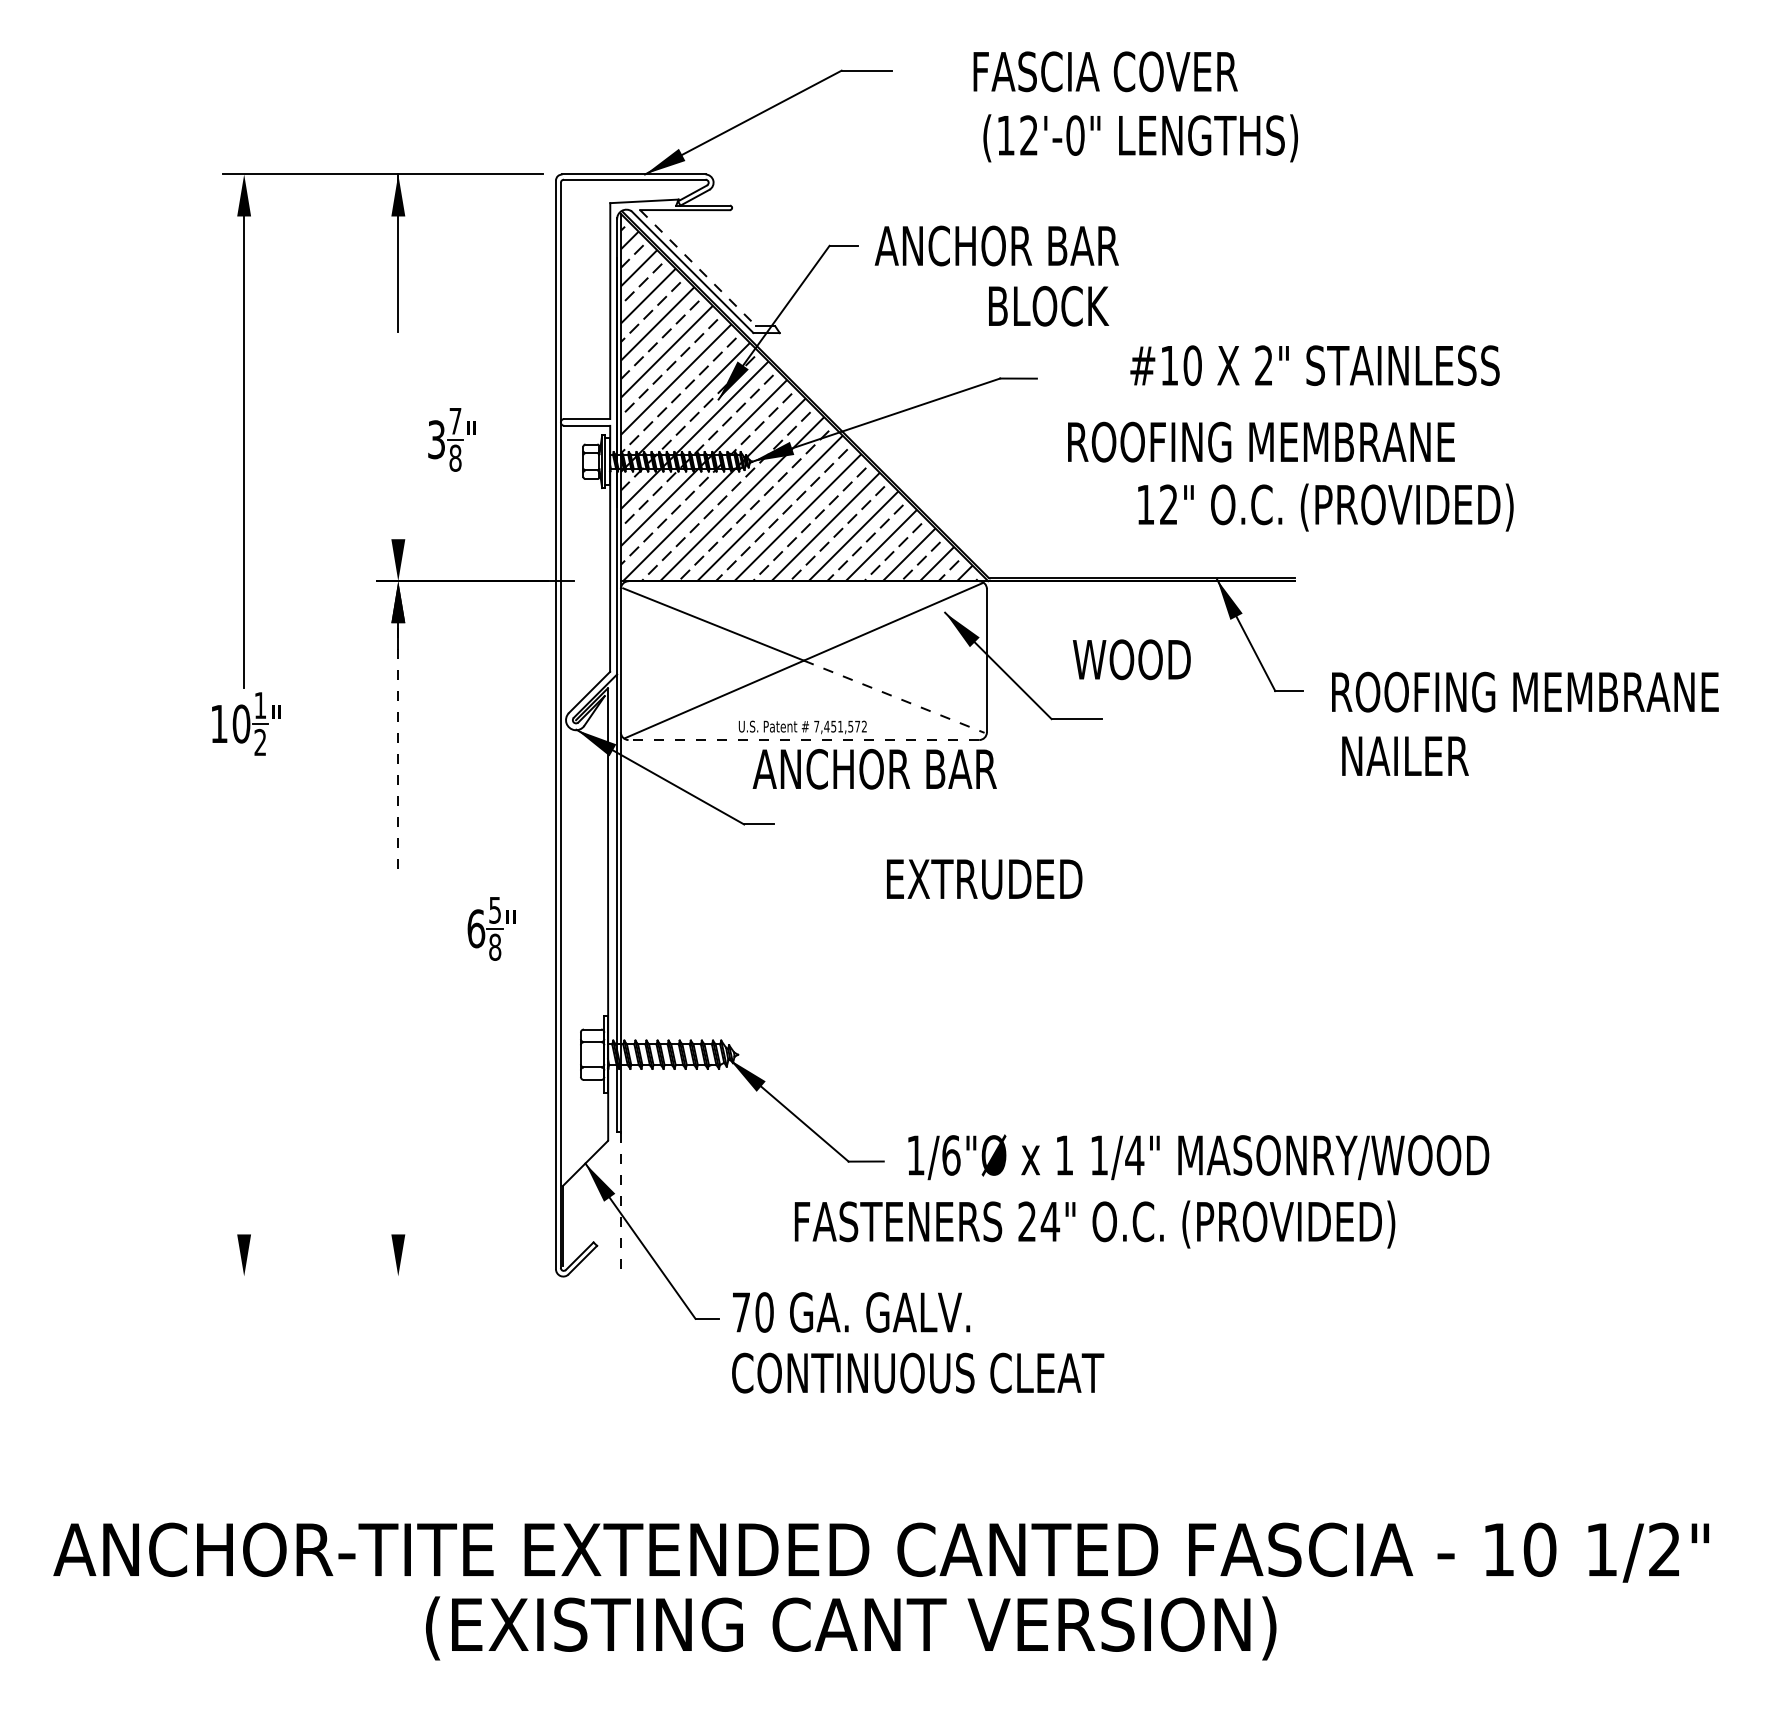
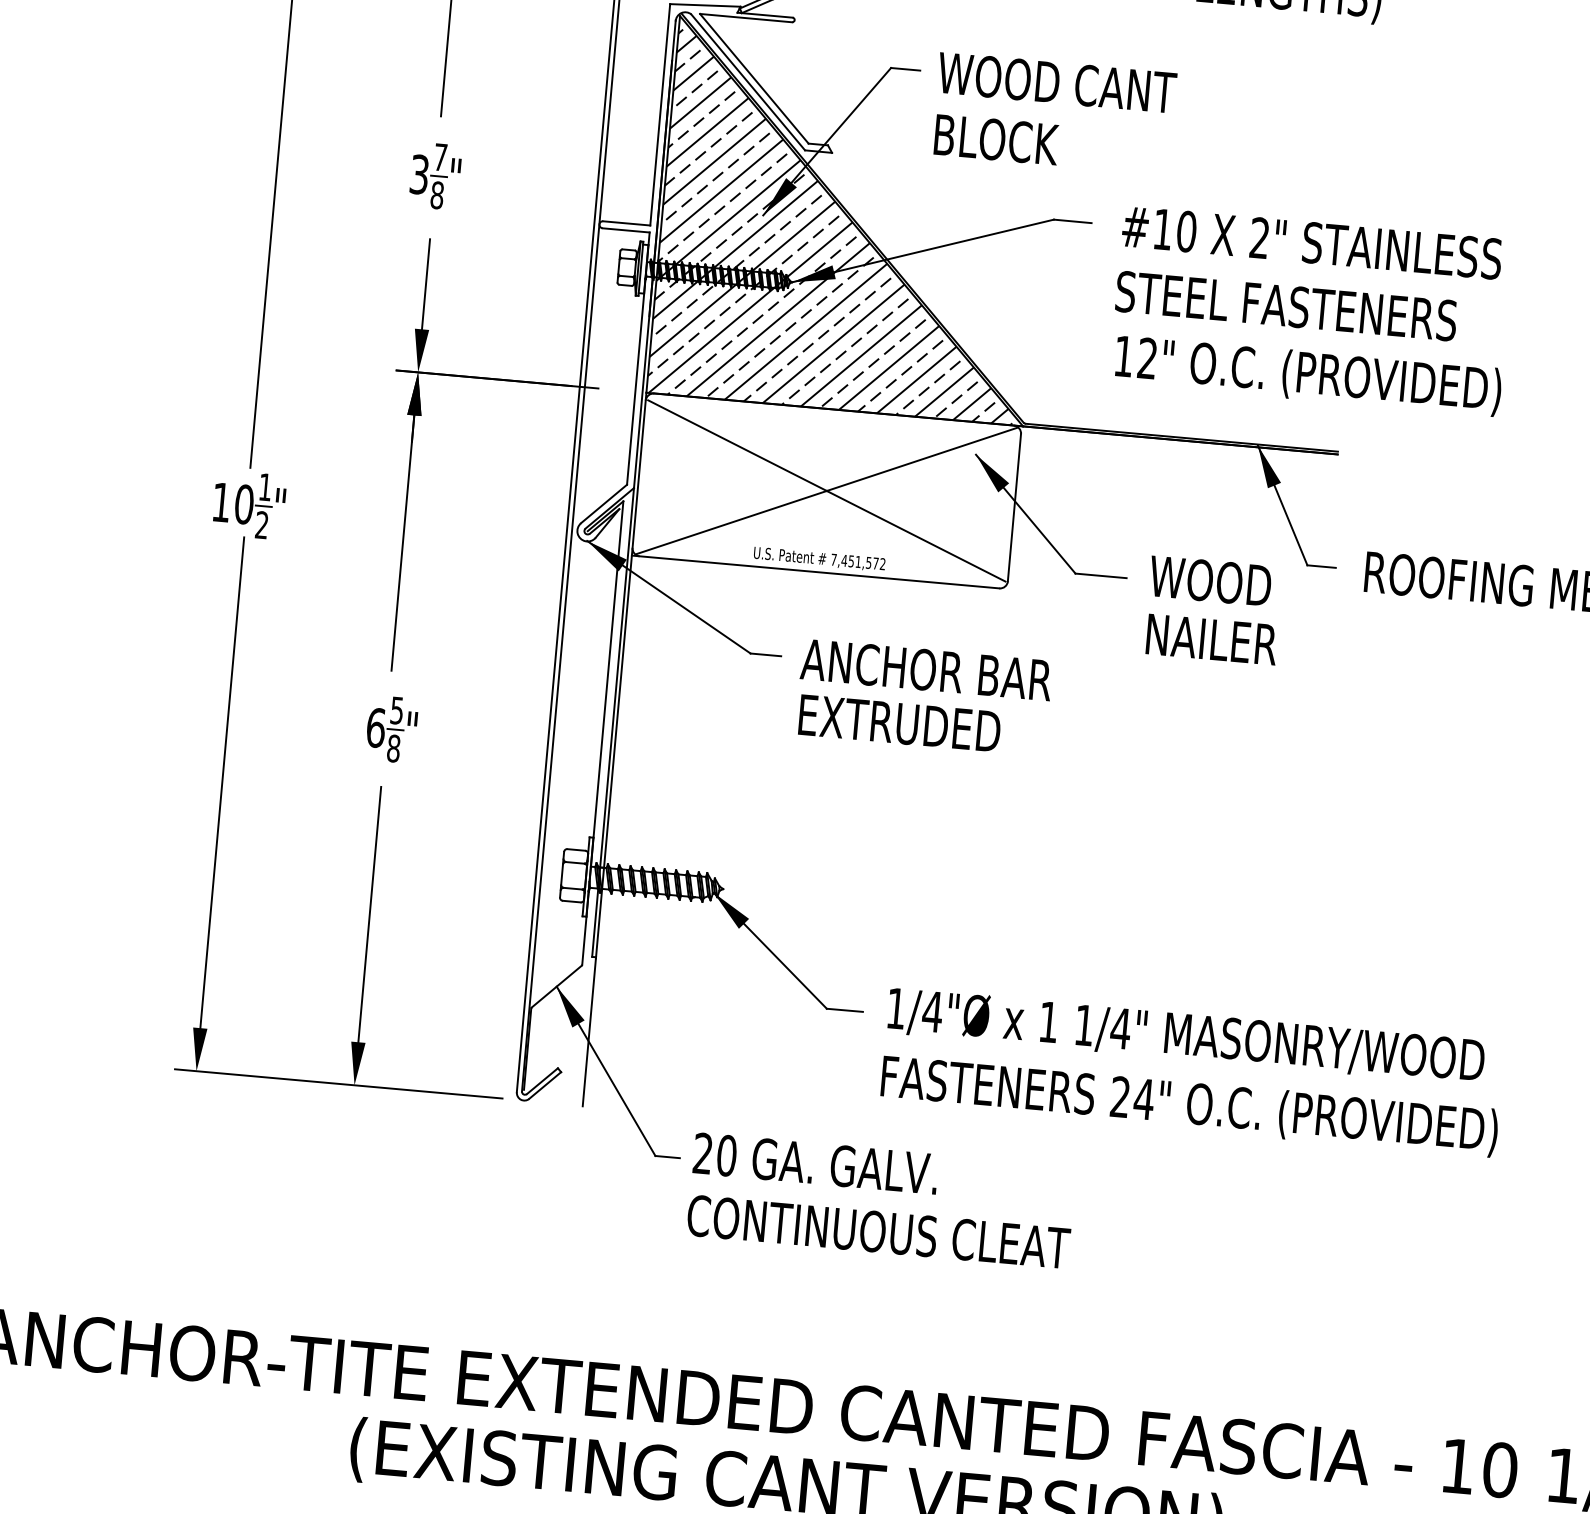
text: (996, 245) -> (1062, 82), ANCHOR BAR -> WOOD CANT
line: (698, 268) -> (754, 79), dashed -> solid
text: (1049, 306) -> (997, 140), moved
text: (1314, 365) -> (1311, 242), moved
part: (451, 439) -> (434, 175), moved
text: (1260, 441) -> (1315, 308), ROOFING MEMBRANE -> STEEL FASTENERS
line: (398, 495) -> (426, 284), added
text: (1325, 507) -> (1308, 375), moved
text: (1131, 659) -> (1210, 580), moved
line: (894, 696) -> (916, 536), dashed -> solid
line: (398, 739) -> (403, 534), dashed -> solid
line: (799, 740) -> (814, 572), dashed -> solid
text: (1405, 755) -> (1212, 638), moved
text: (874, 769) -> (926, 670), moved
text: (984, 879) -> (899, 723), moved
part: (491, 928) -> (391, 728), moved
line: (244, 994) -> (222, 782), added
line: (398, 1109) -> (370, 914), added
text: (950, 1155) -> (931, 1011), 1/6"Ø -> 1/4"Ø
line: (620, 1205) -> (588, 1032), dashed -> solid
text: (1094, 1224) -> (1189, 1106), moved
line: (382, 1276) -> (338, 1083), added
text: (740, 1312) -> (702, 1153), 70 -> 20

